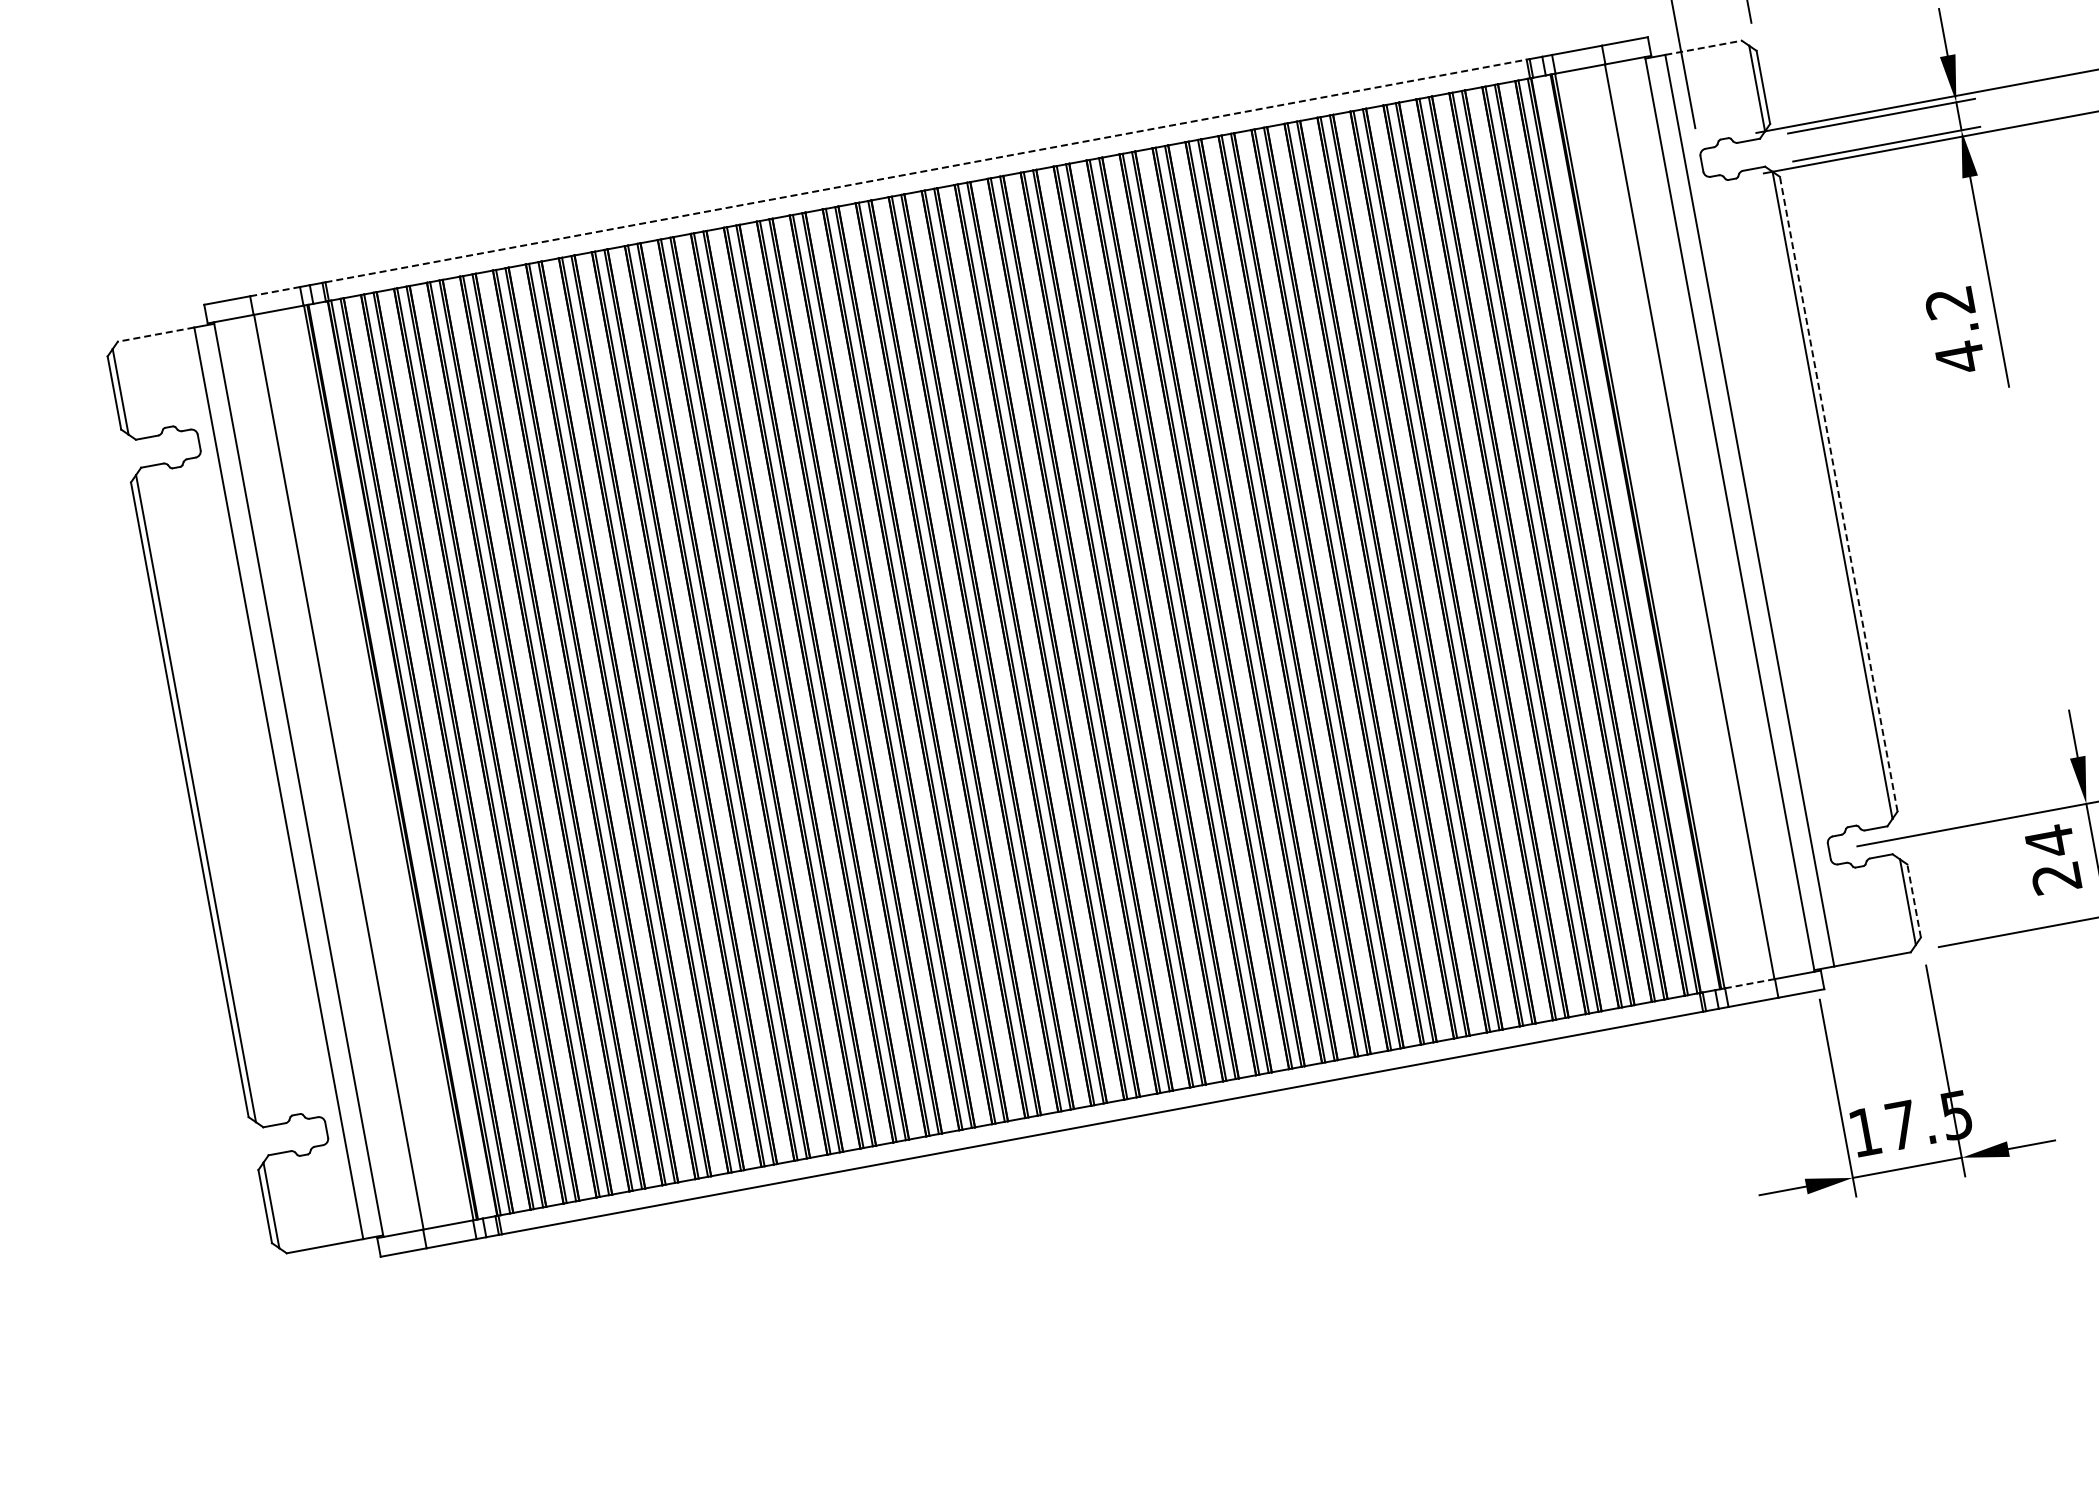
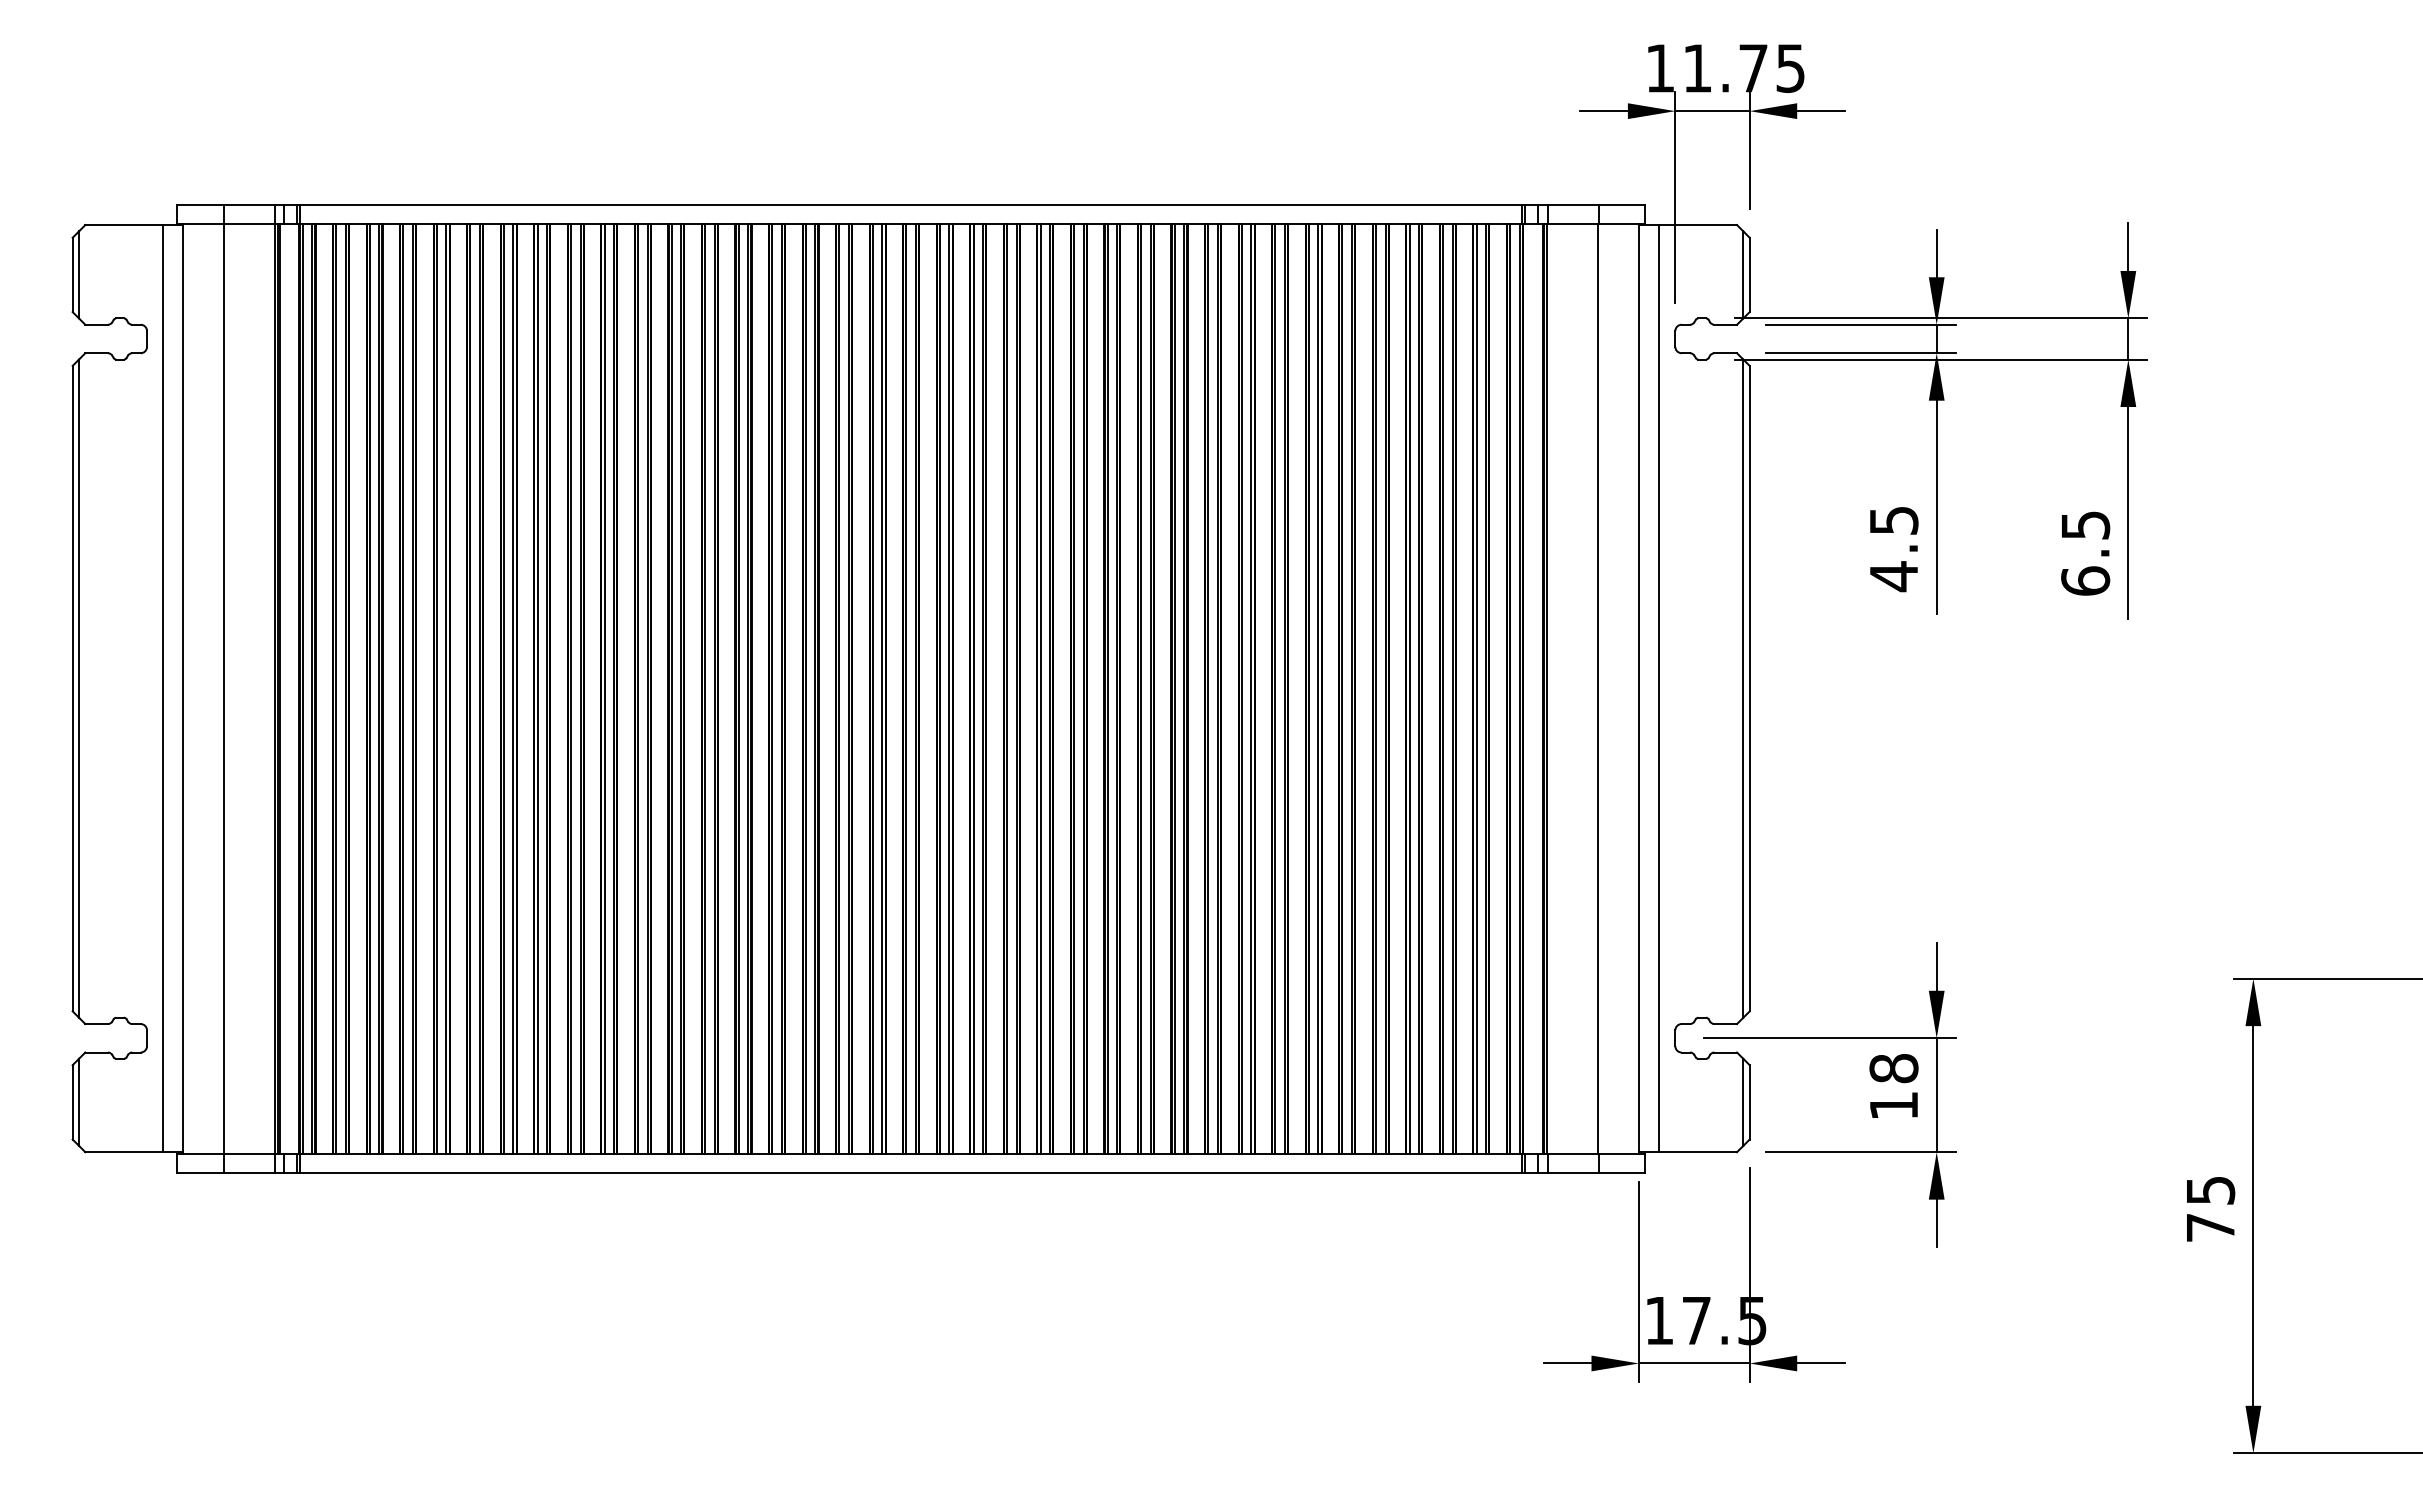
line: (1704, 48) -> (1698, 225), dashed -> solid
line: (926, 170) -> (911, 204), dashed -> solid
line: (275, 291) -> (249, 204), dashed -> solid
text: (1949, 302) -> (1893, 520), 4.2 -> 4.5
line: (156, 334) -> (124, 225), dashed -> solid
line: (1838, 494) -> (1749, 688), dashed -> solid
text: (2052, 859) -> (1893, 1086), 24 -> 18
line: (1913, 900) -> (1749, 1101), dashed -> solid
line: (1749, 983) -> (1572, 1153), dashed -> solid

